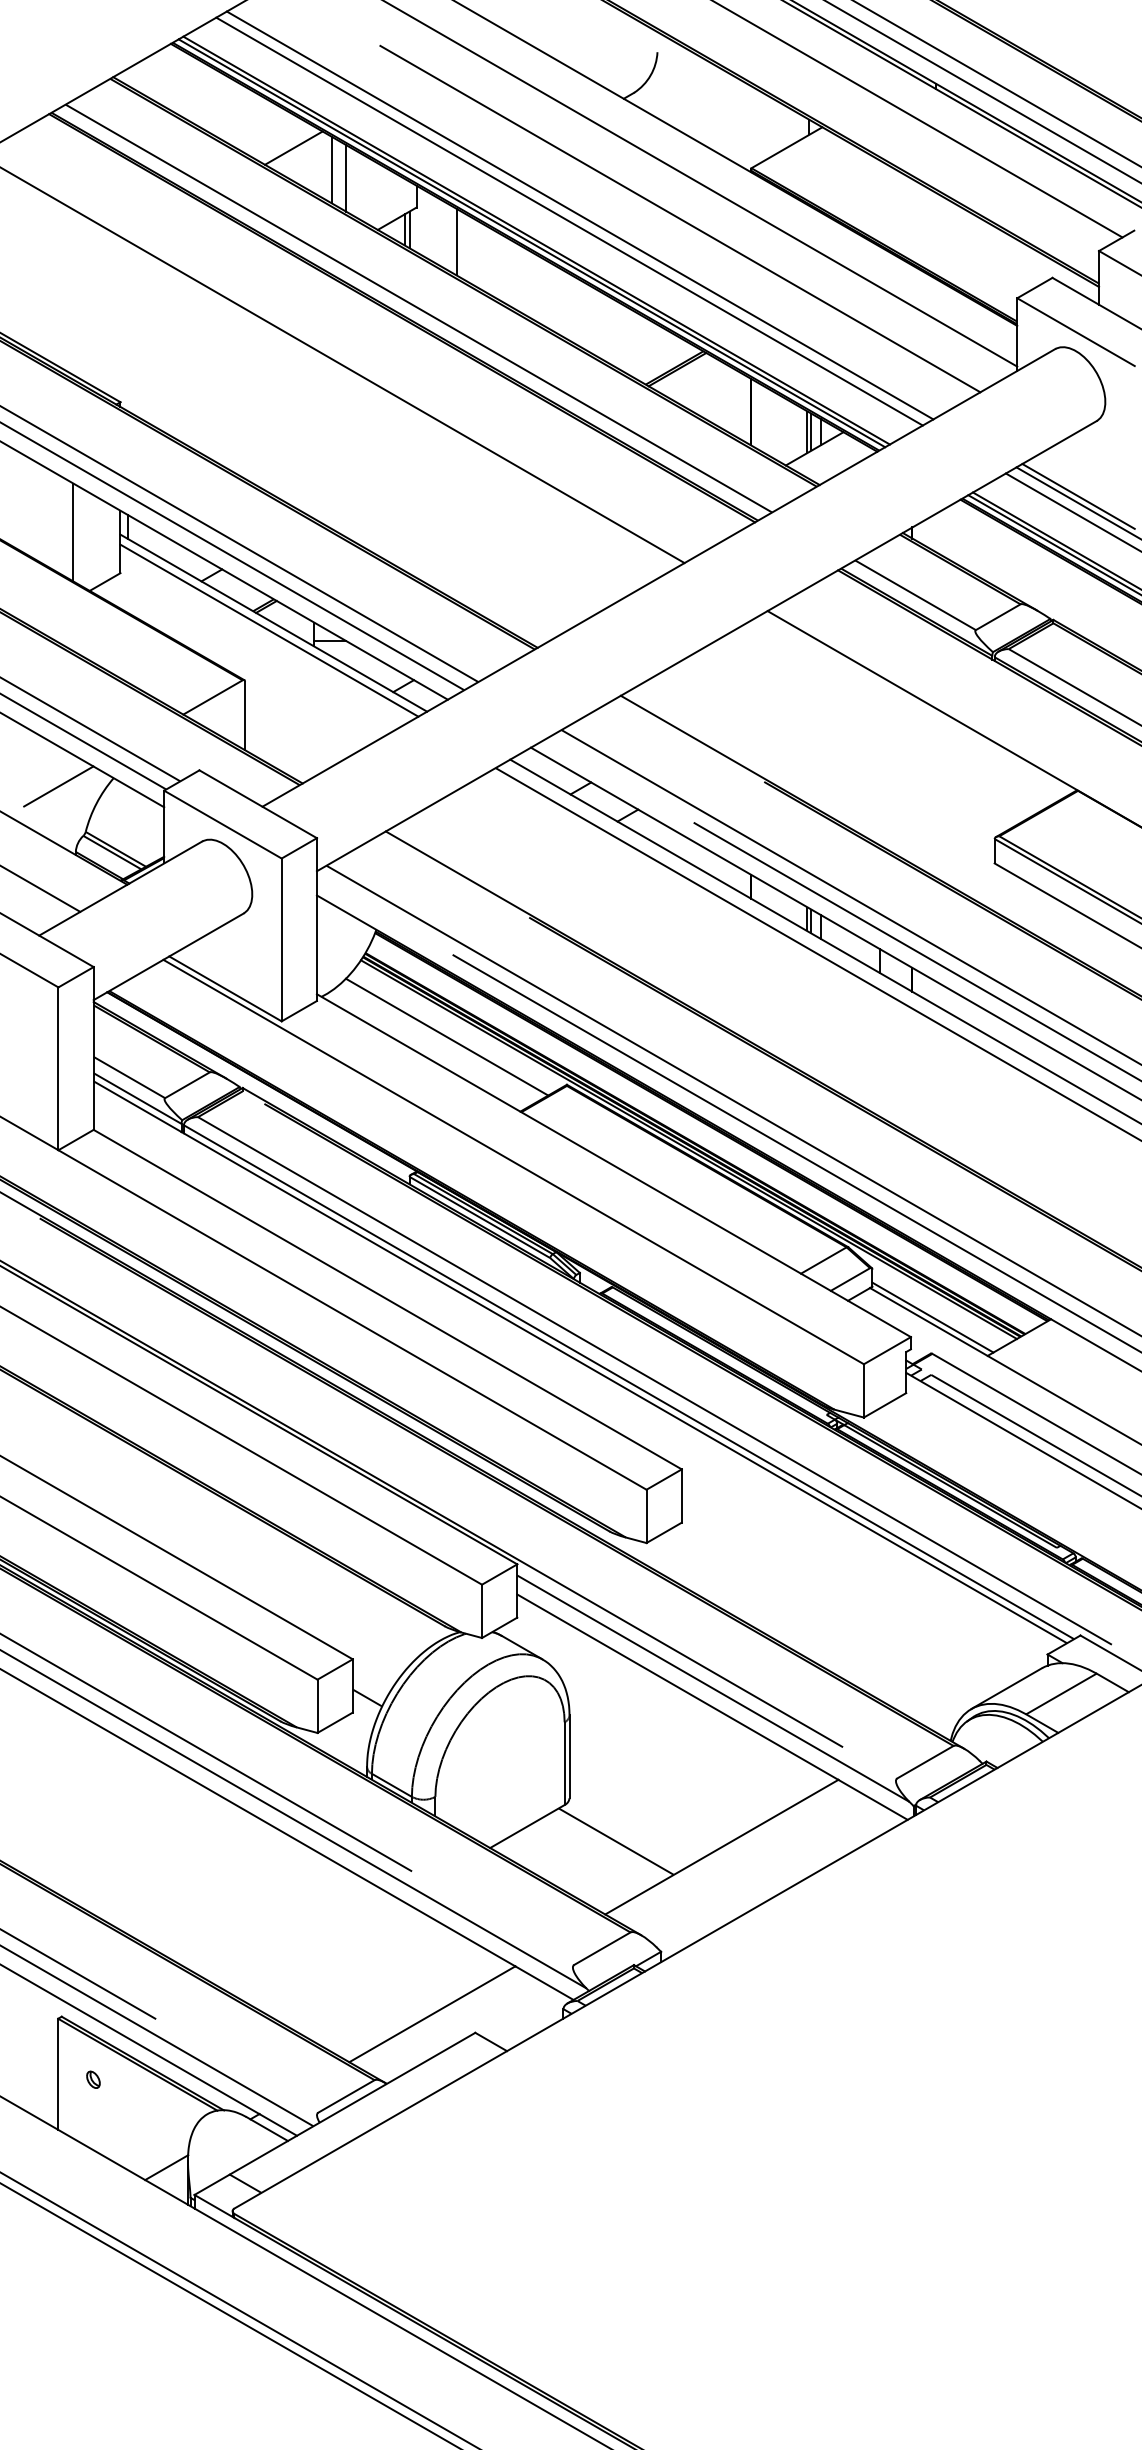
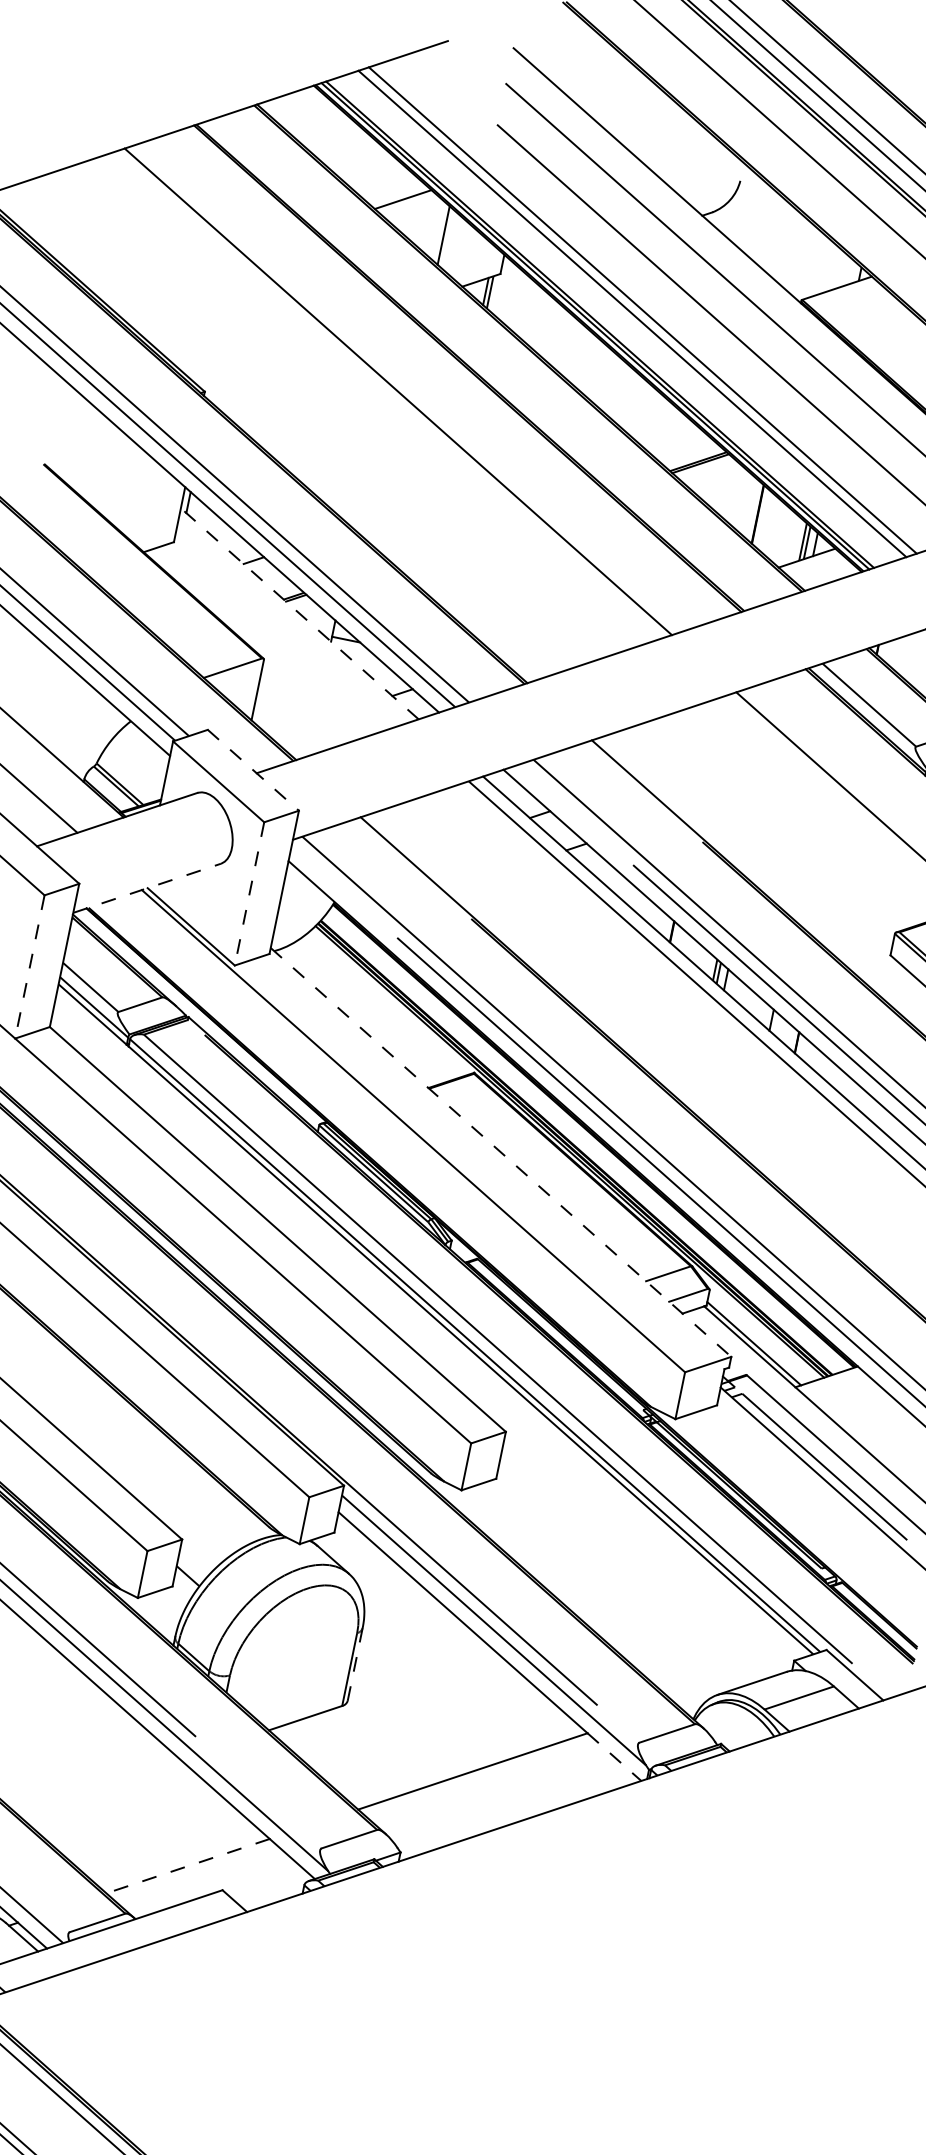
line: (332, 169) -> (433, 225), removed
line: (456, 241) -> (529, 311), removed
line: (418, 308) -> (483, 363), removed
line: (73, 532) -> (139, 497), removed
line: (273, 622) -> (299, 613), solid -> dashed
line: (269, 630) -> (294, 619), removed
line: (58, 786) -> (80, 718), removed
line: (258, 804) -> (253, 770), solid -> dashed
line: (281, 940) -> (249, 894), solid -> dashed
line: (168, 956) -> (146, 888), solid -> dashed
line: (446, 1036) -> (377, 1008), removed
line: (58, 1069) -> (29, 967), solid -> dashed
line: (613, 1165) -> (500, 1152), solid -> dashed
line: (569, 1756) -> (355, 1664), solid -> dashed
line: (873, 1799) -> (614, 1756), solid -> dashed
line: (615, 1841) -> (380, 1747), removed
line: (432, 2014) -> (188, 1866), solid -> dashed

